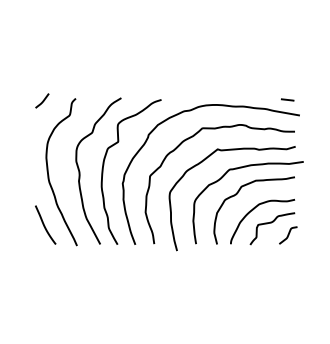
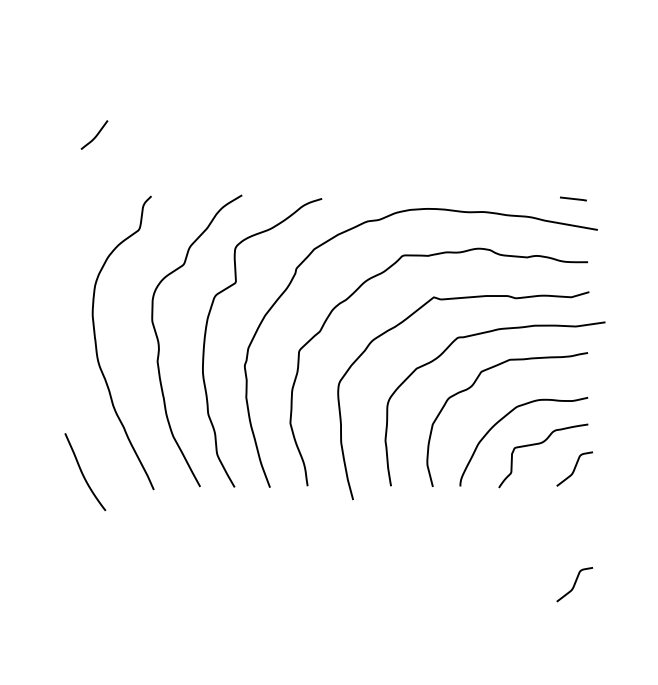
line: (42, 100) -> (94, 134), moved
curve: (44, 224) -> (82, 471), moved
curve: (288, 293) -> (575, 584), added

